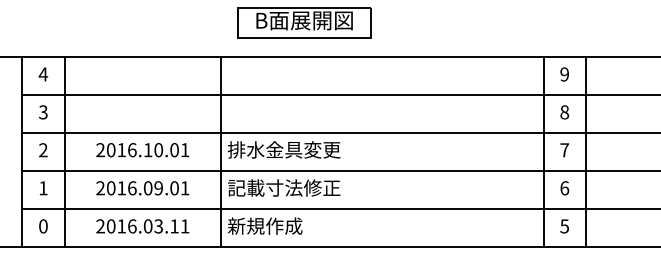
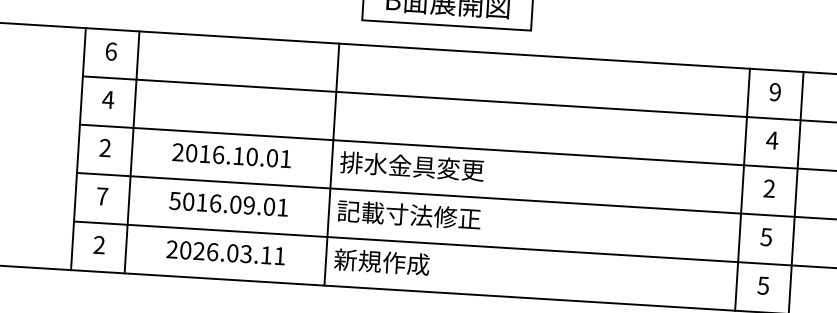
text: (43, 74) -> (111, 51), 4 -> 6
text: (43, 112) -> (108, 100), 3 -> 4
text: (564, 112) -> (772, 140), 8 -> 4
text: (564, 150) -> (769, 189), 7 -> 2
text: (43, 188) -> (102, 196), 1 -> 7
text: (100, 188) -> (175, 201), 2016.09.01 -> 5016.09.01
text: (564, 188) -> (766, 237), 6 -> 5
text: (43, 226) -> (99, 245), 0 -> 2
text: (121, 226) -> (198, 251), 2016.03.11 -> 2026.03.11

